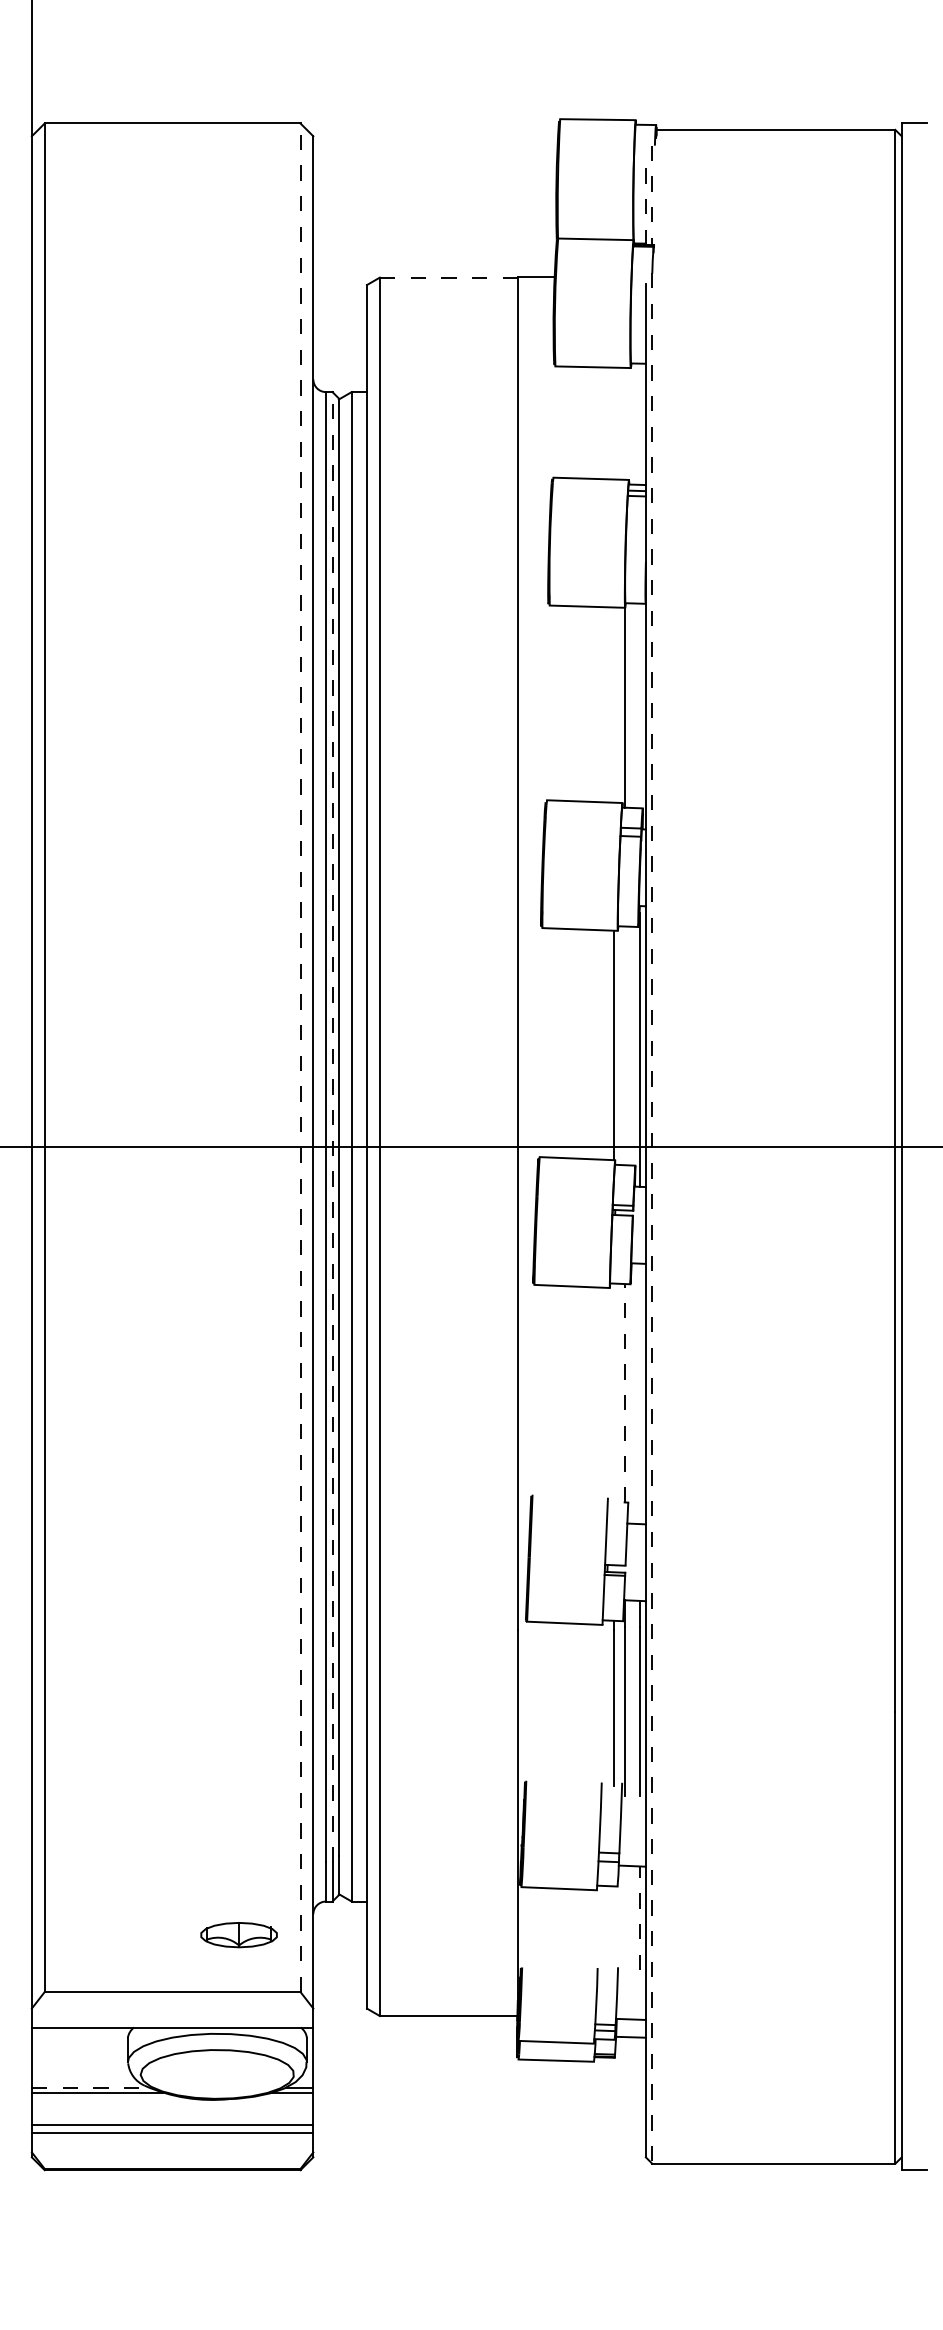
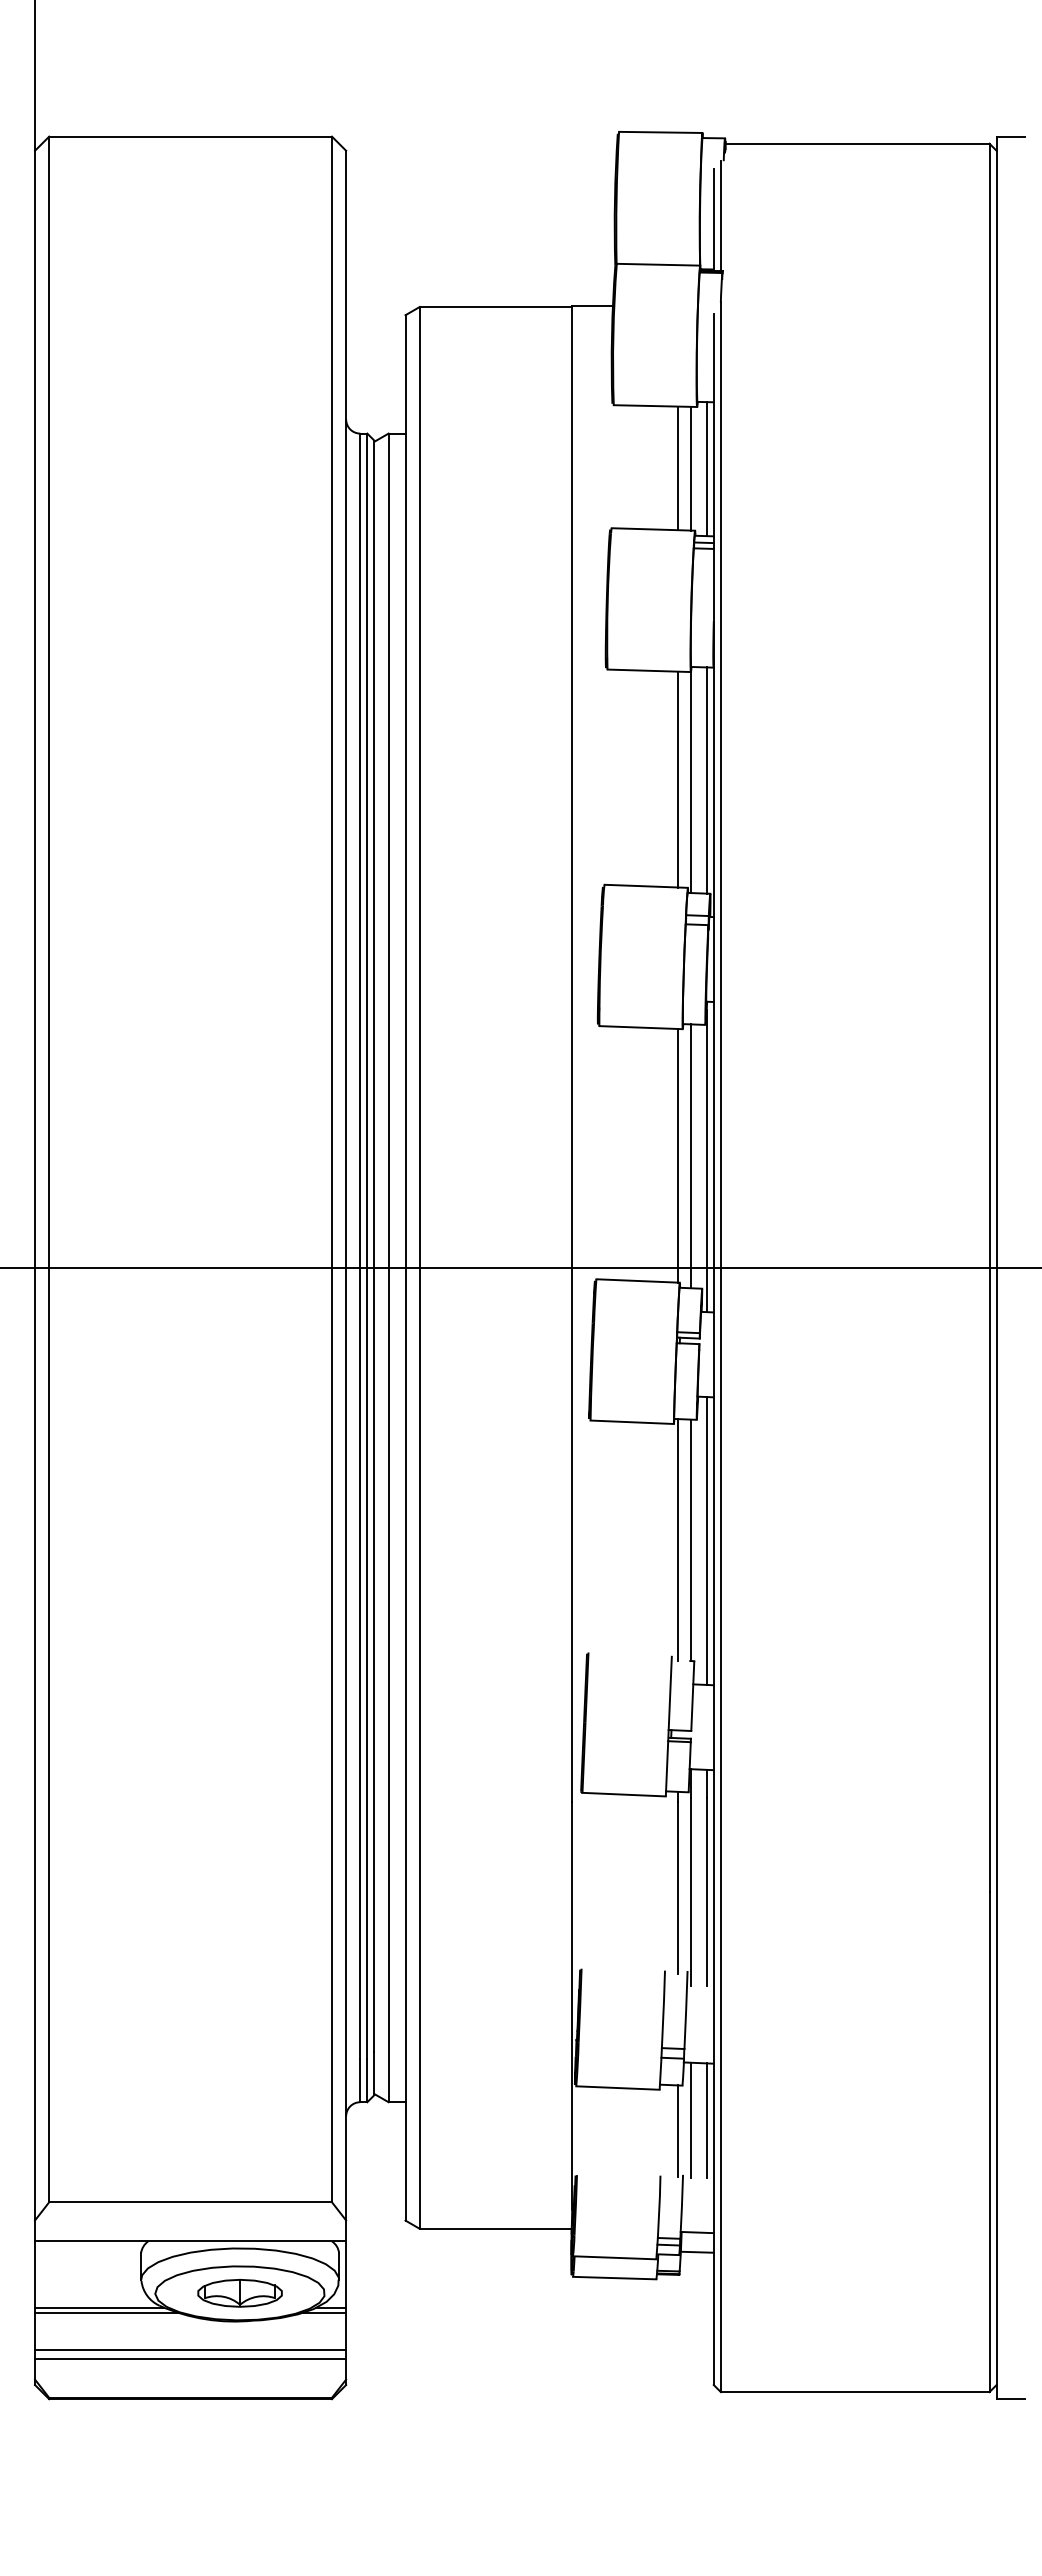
line: (651, 196) -> (720, 217), dashed -> solid
line: (645, 199) -> (713, 220), dashed -> solid
line: (448, 278) -> (495, 307), dashed -> solid
line: (613, 423) -> (678, 468), added
line: (624, 423) -> (690, 468), added
line: (639, 424) -> (706, 469), added
line: (613, 705) -> (678, 779), added
line: (639, 705) -> (706, 780), added
line: (624, 1046) -> (690, 1156), added
line: (300, 1057) -> (332, 1169), dashed -> solid
line: (332, 1127) -> (367, 1246), dashed -> solid
line: (651, 1218) -> (720, 1347), dashed -> solid
line: (613, 1392) -> (678, 1539), added
line: (624, 1393) -> (690, 1540), dashed -> solid
line: (639, 1393) -> (706, 1540), added
line: (624, 1917) -> (690, 2119), added
line: (639, 1918) -> (706, 2120), dashed -> solid
line: (613, 1928) -> (678, 2131), added
part: (238, 1935) -> (239, 2293), moved
line: (90, 2088) -> (99, 2308), dashed -> solid

